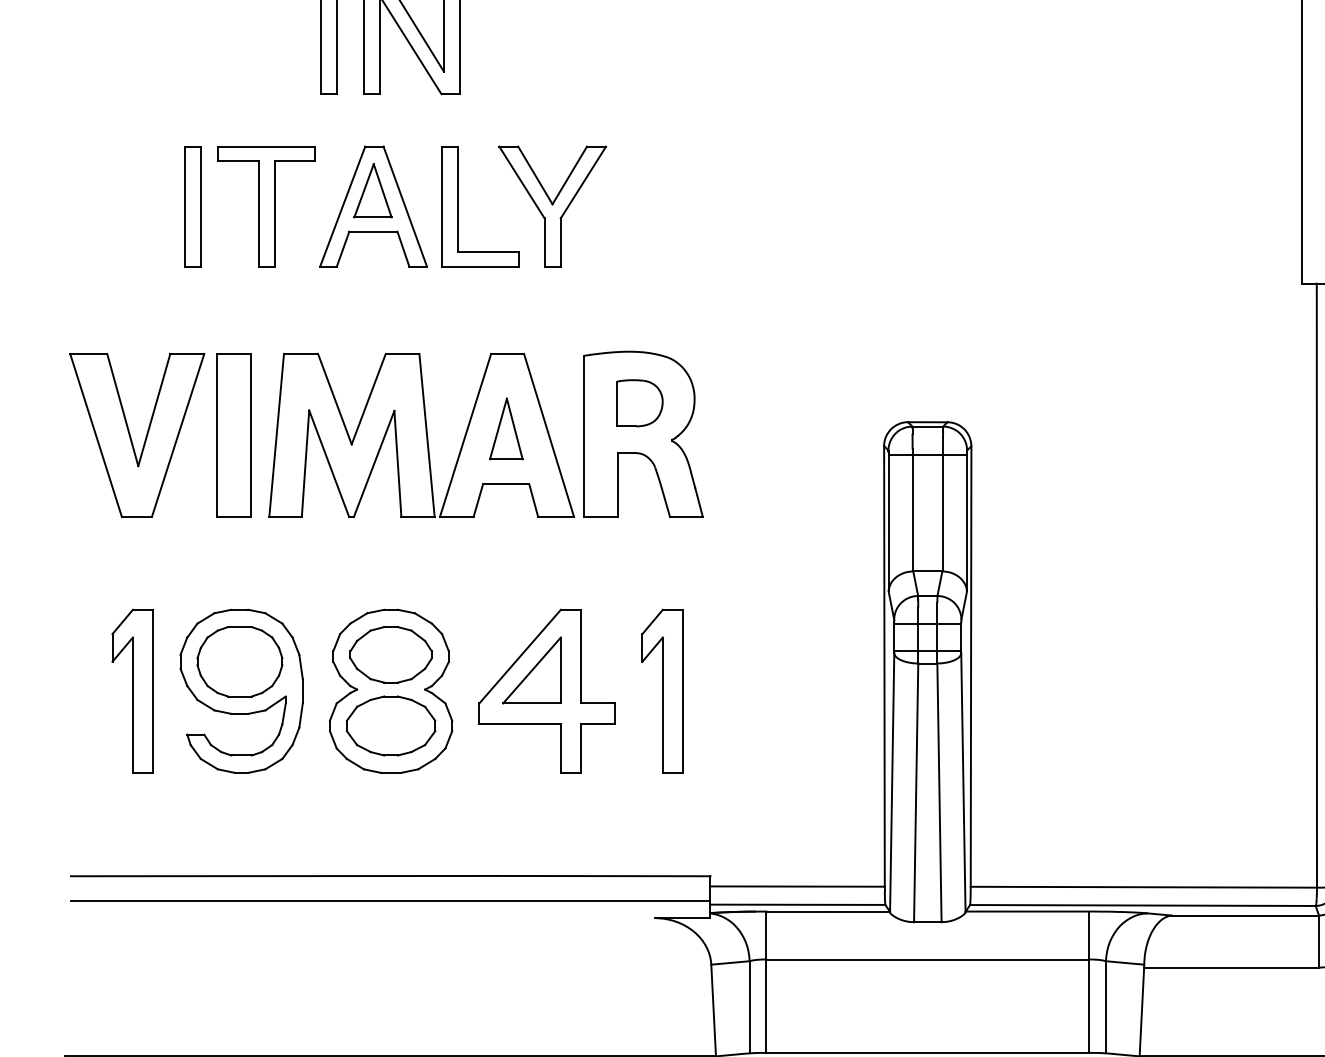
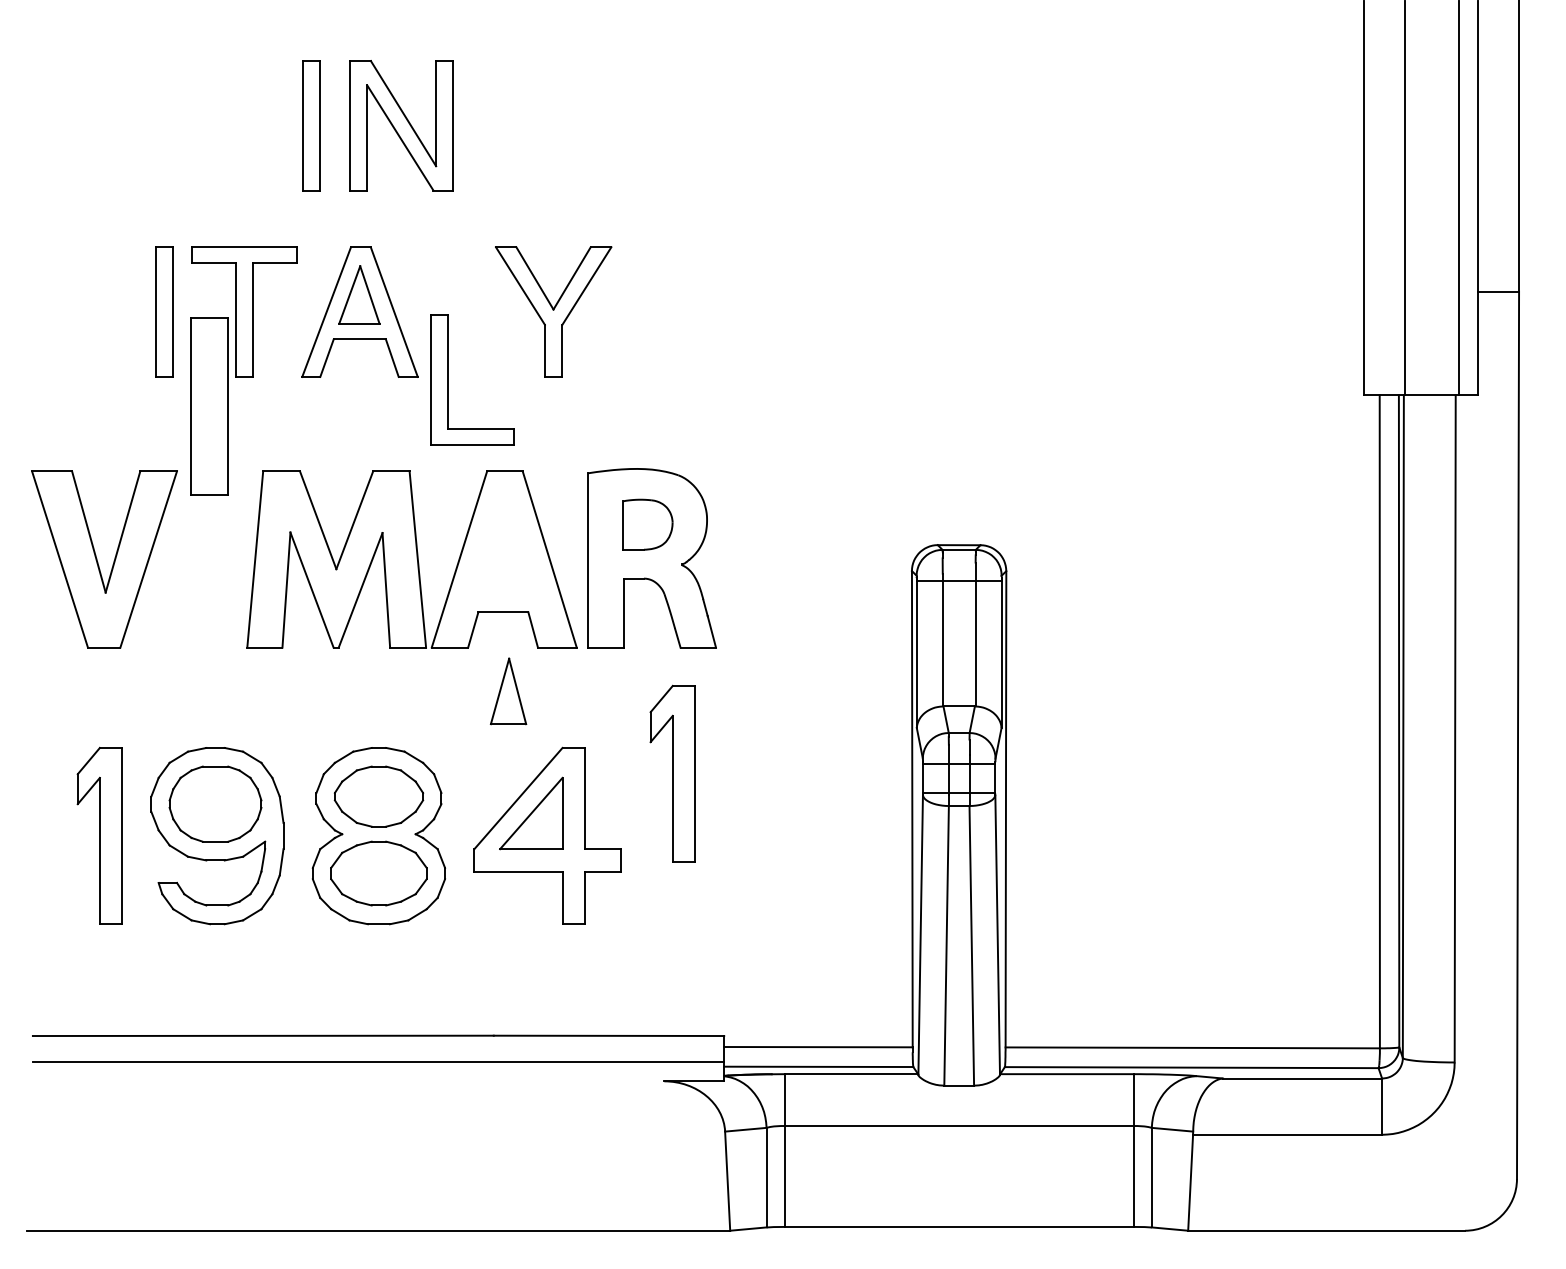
part: (458, 206) -> (448, 379), moved
part: (506, 429) -> (508, 691), moved
part: (234, 435) -> (209, 406), moved
part: (662, 690) -> (672, 773), moved

